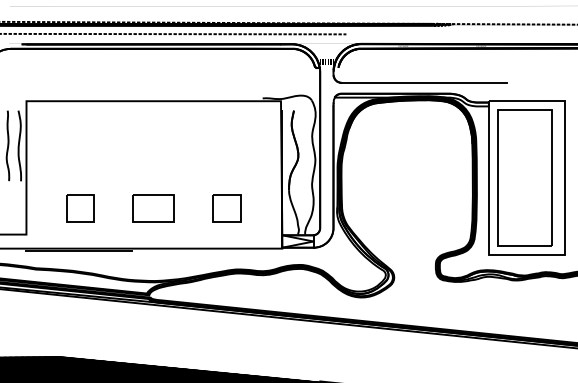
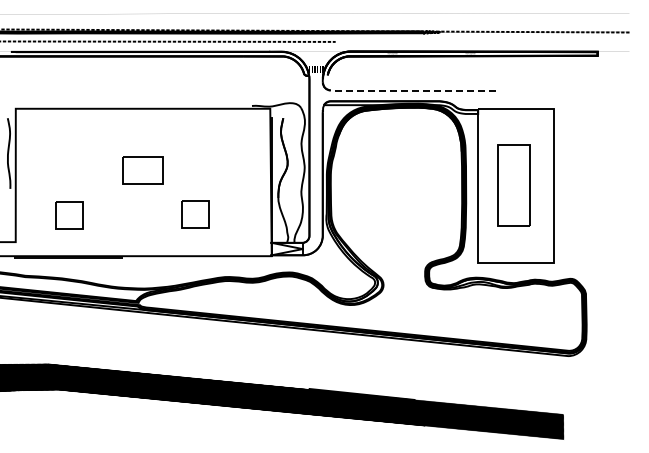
line: (424, 82) -> (413, 90), solid -> dashed
part: (525, 177) -> (514, 185), size x0.6
part: (153, 207) -> (142, 170), moved
part: (227, 207) -> (195, 214), moved

